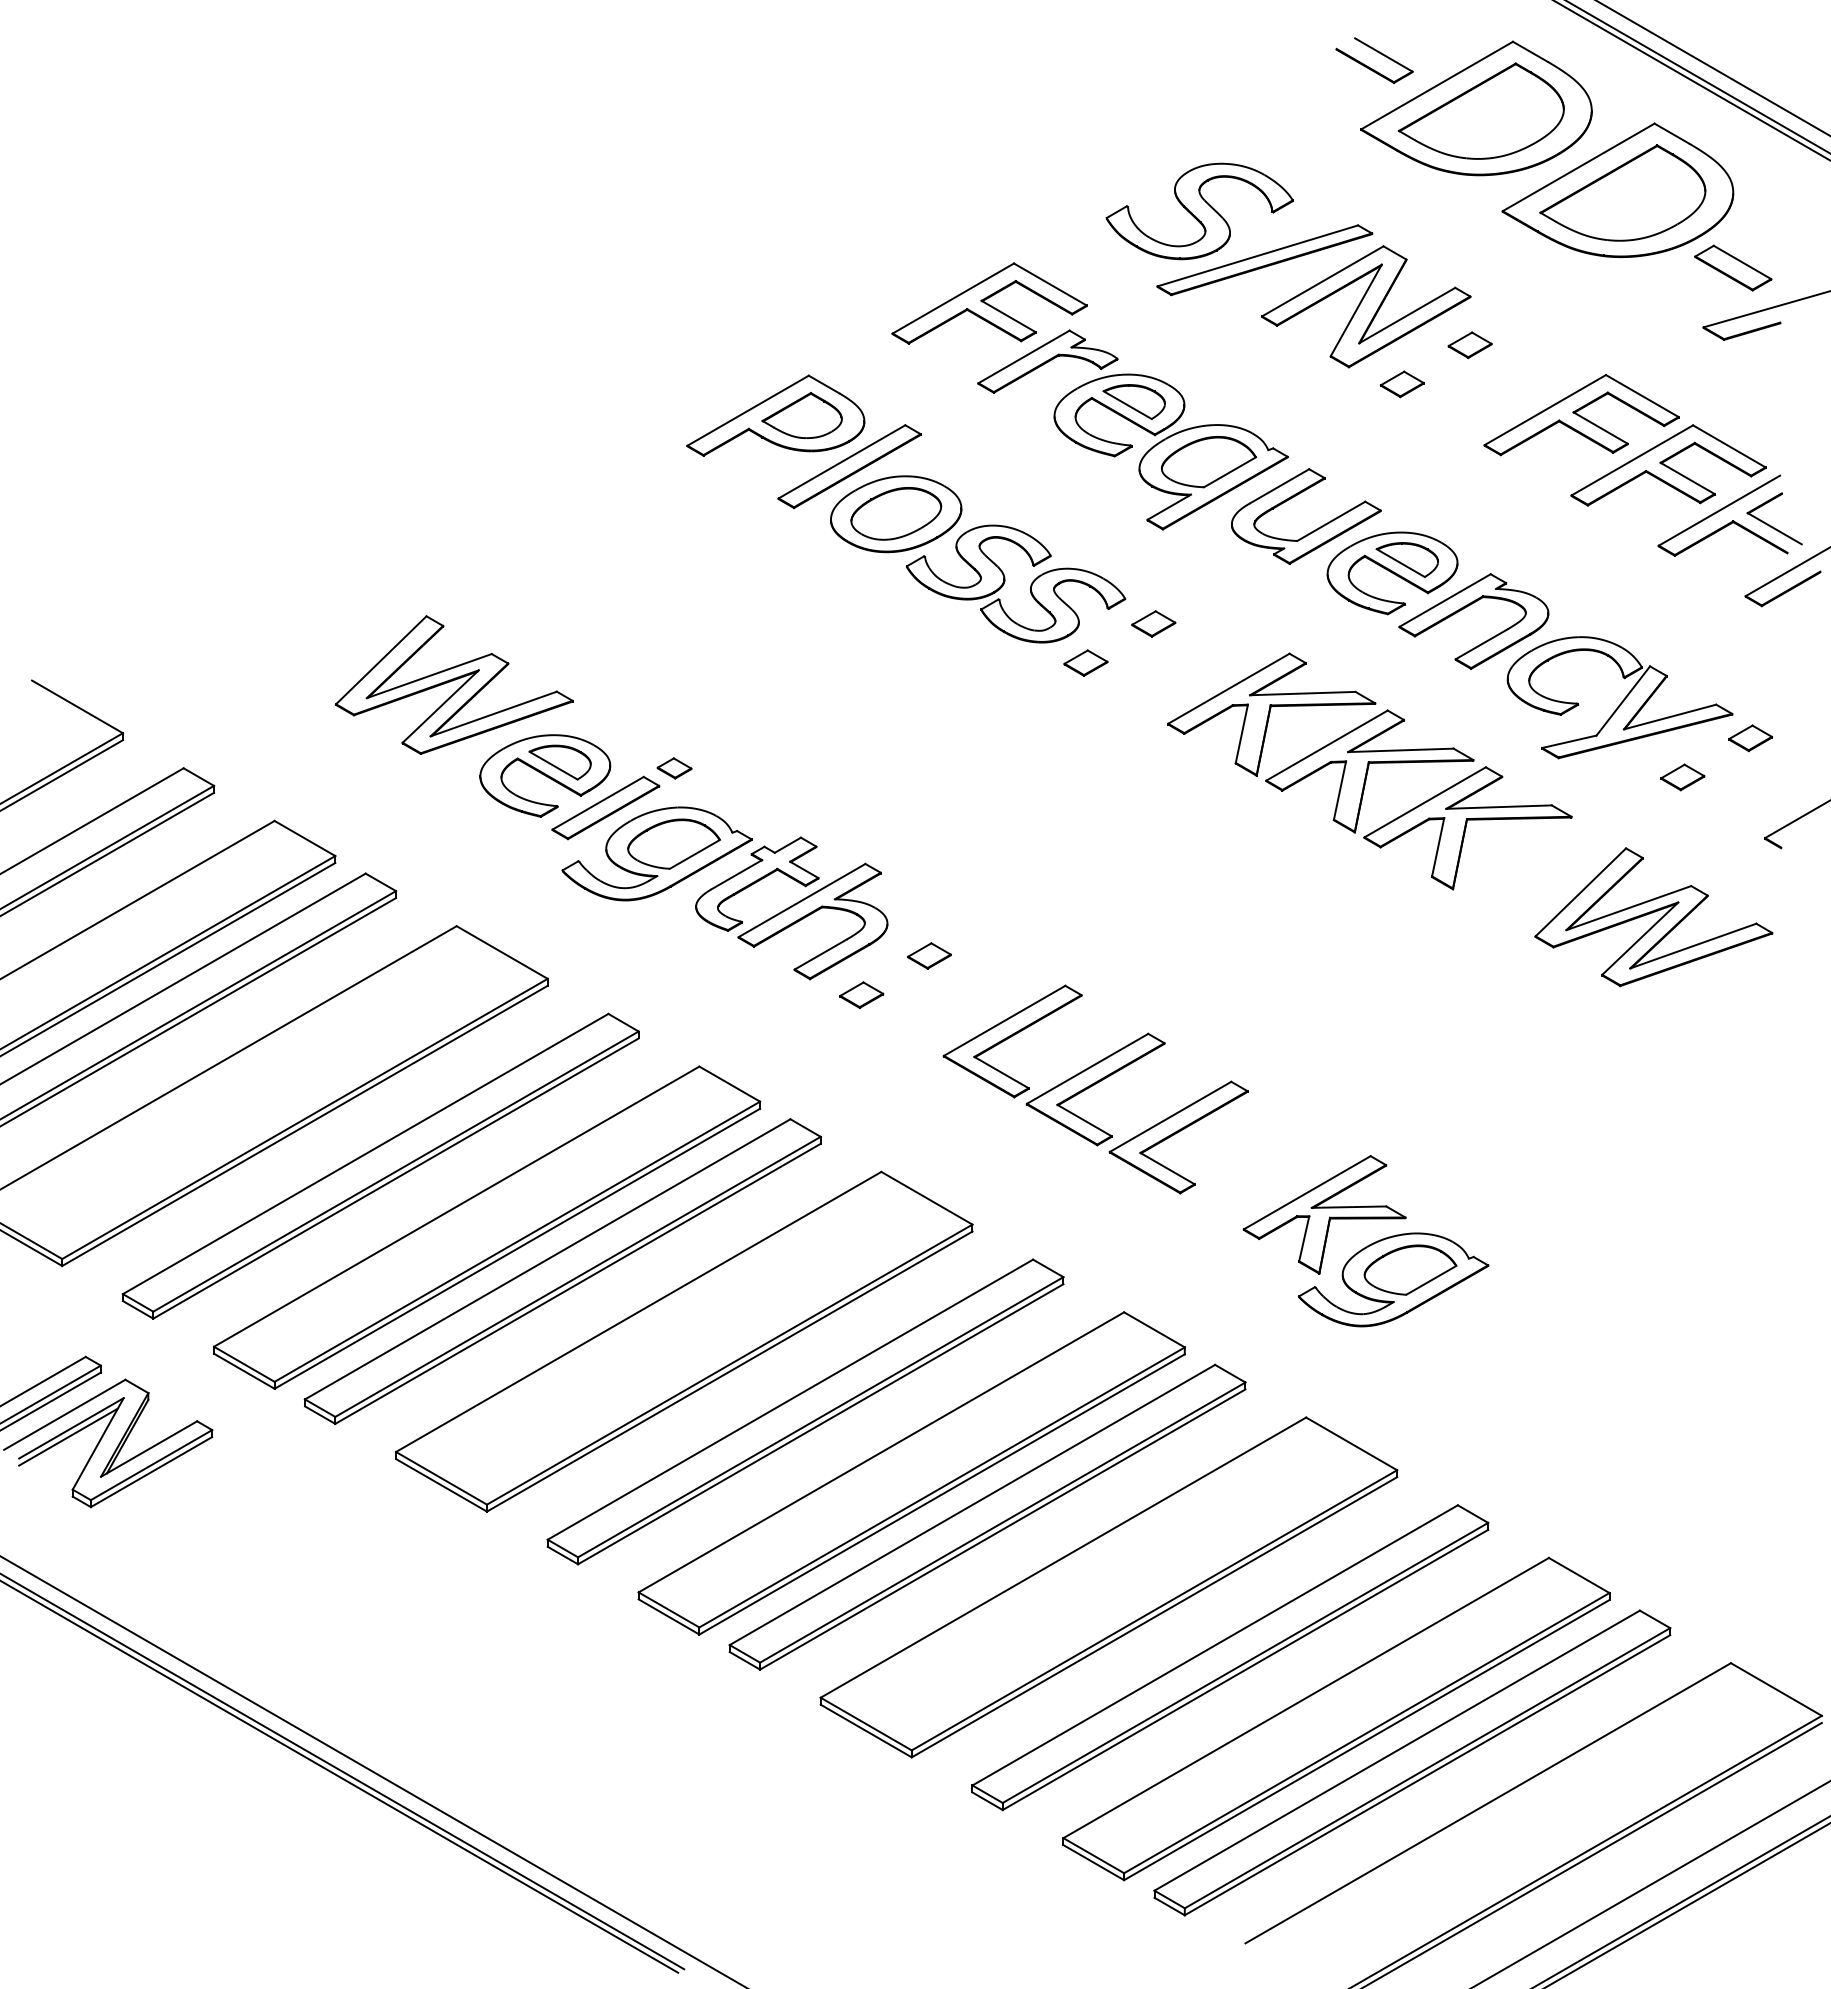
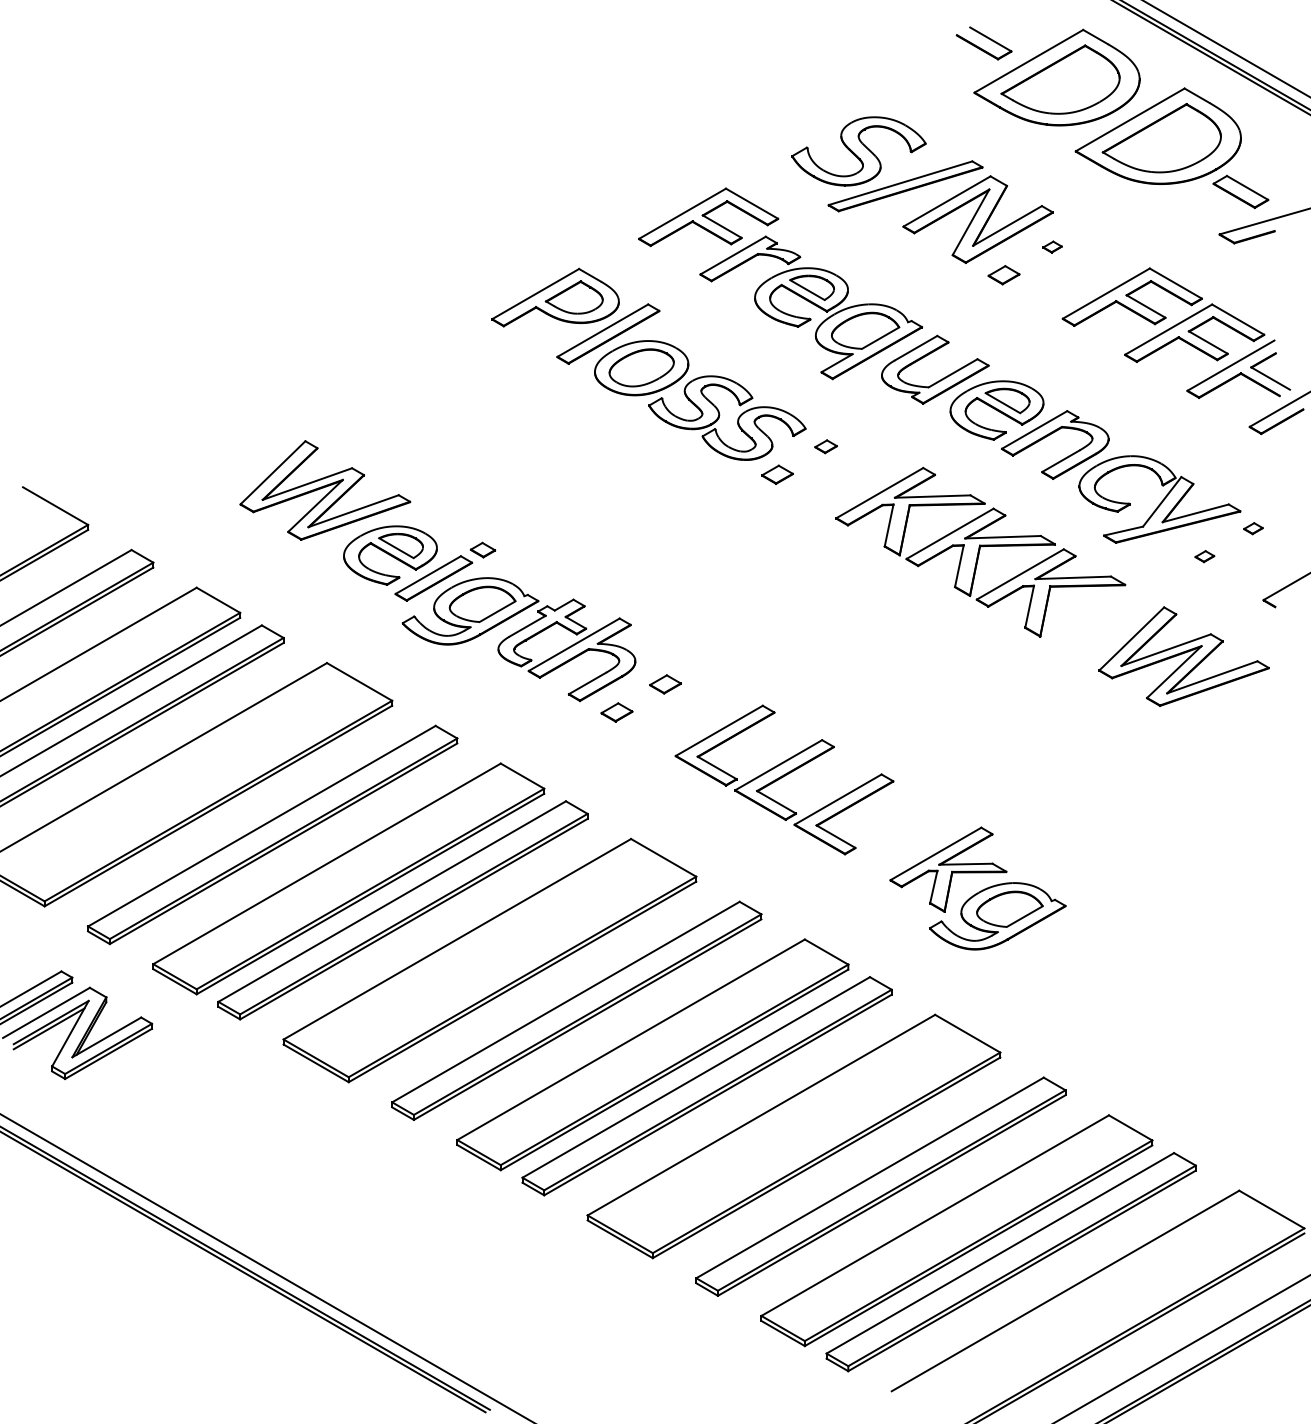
part: (1469, 344) -> (1052, 246), size x0.6
part: (1153, 623) -> (825, 446), size x0.7
part: (1750, 738) -> (1253, 528), size x0.6
part: (1682, 777) -> (1204, 556), size x0.6

